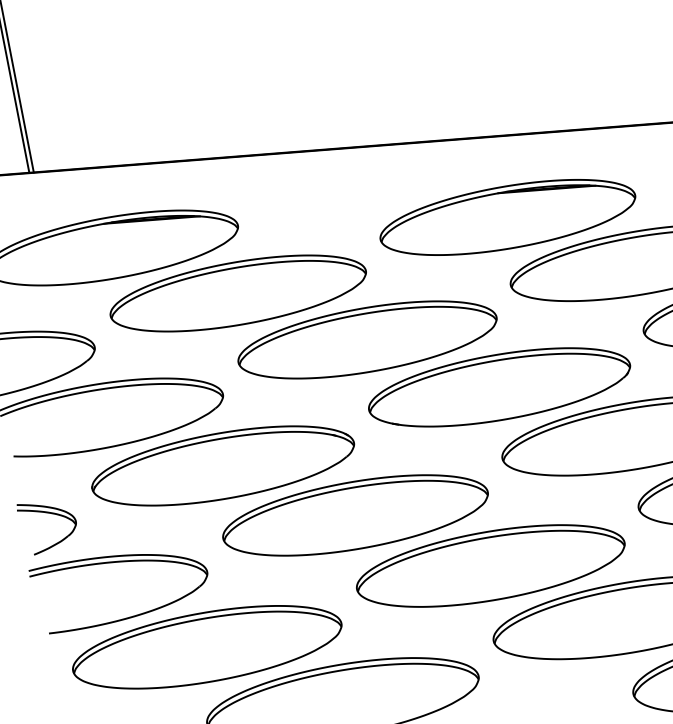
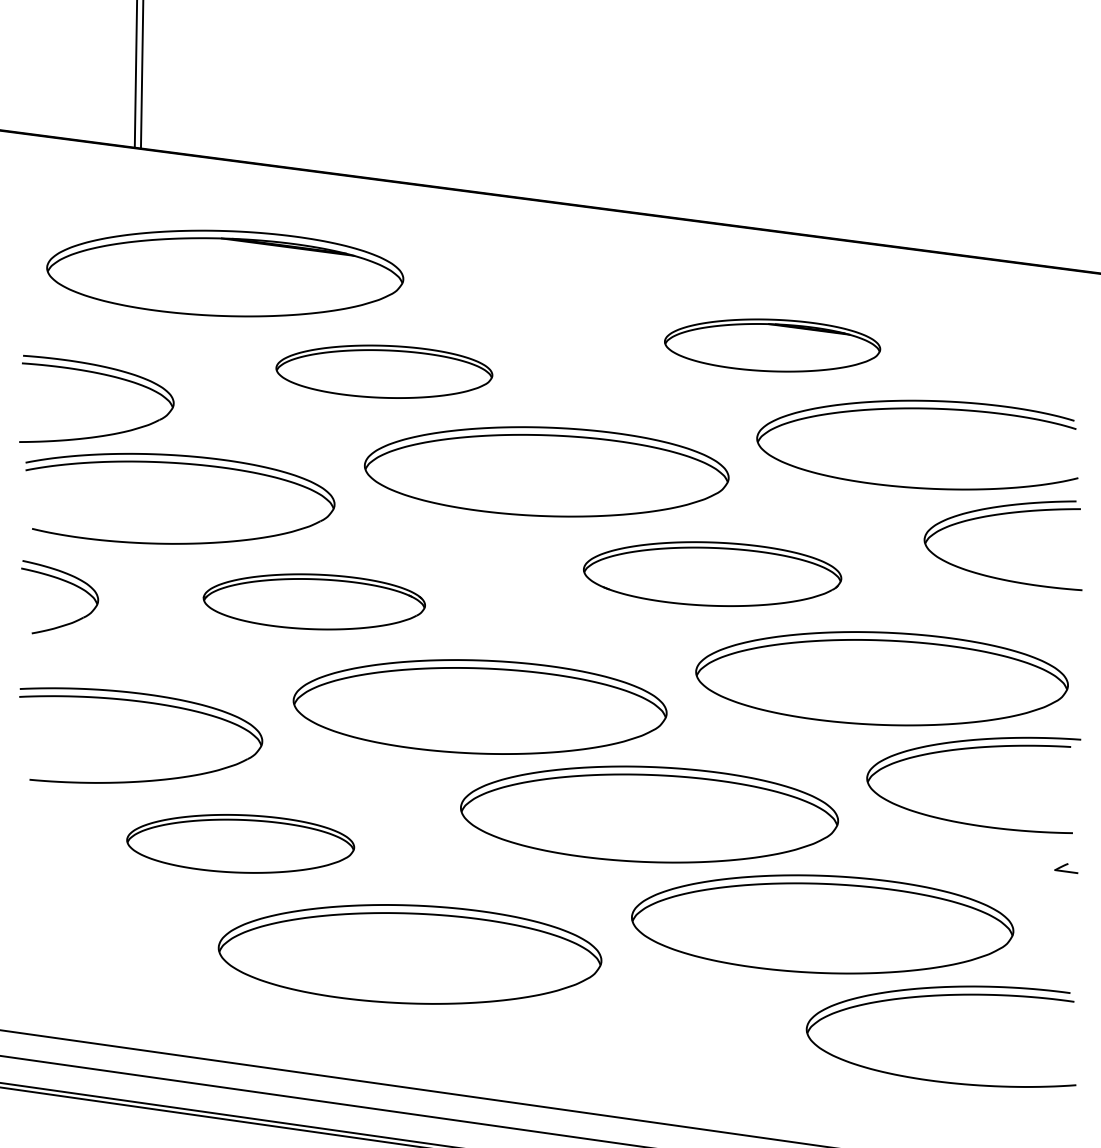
part: (507, 217) -> (772, 345), size x0.6
part: (238, 293) -> (384, 371), size x0.6
part: (499, 386) -> (712, 573), size x0.7
part: (223, 465) -> (314, 601), size x0.6
part: (52, 514) -> (68, 583), moved
part: (207, 647) -> (240, 843), size x0.6

